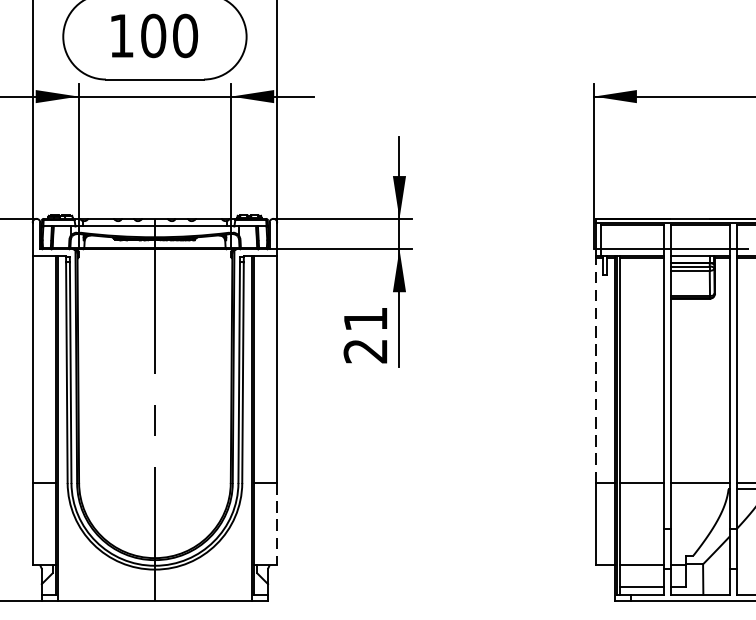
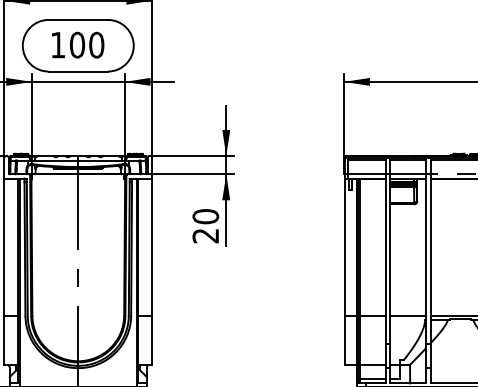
text: (365, 319) -> (205, 216), 21 -> 20
line: (596, 370) -> (345, 247), dashed -> solid
line: (277, 523) -> (152, 340), dashed -> solid

